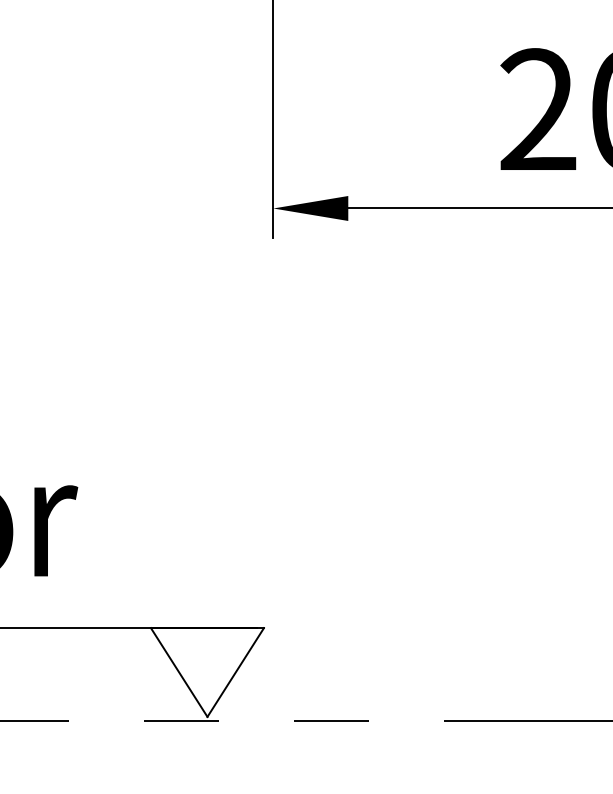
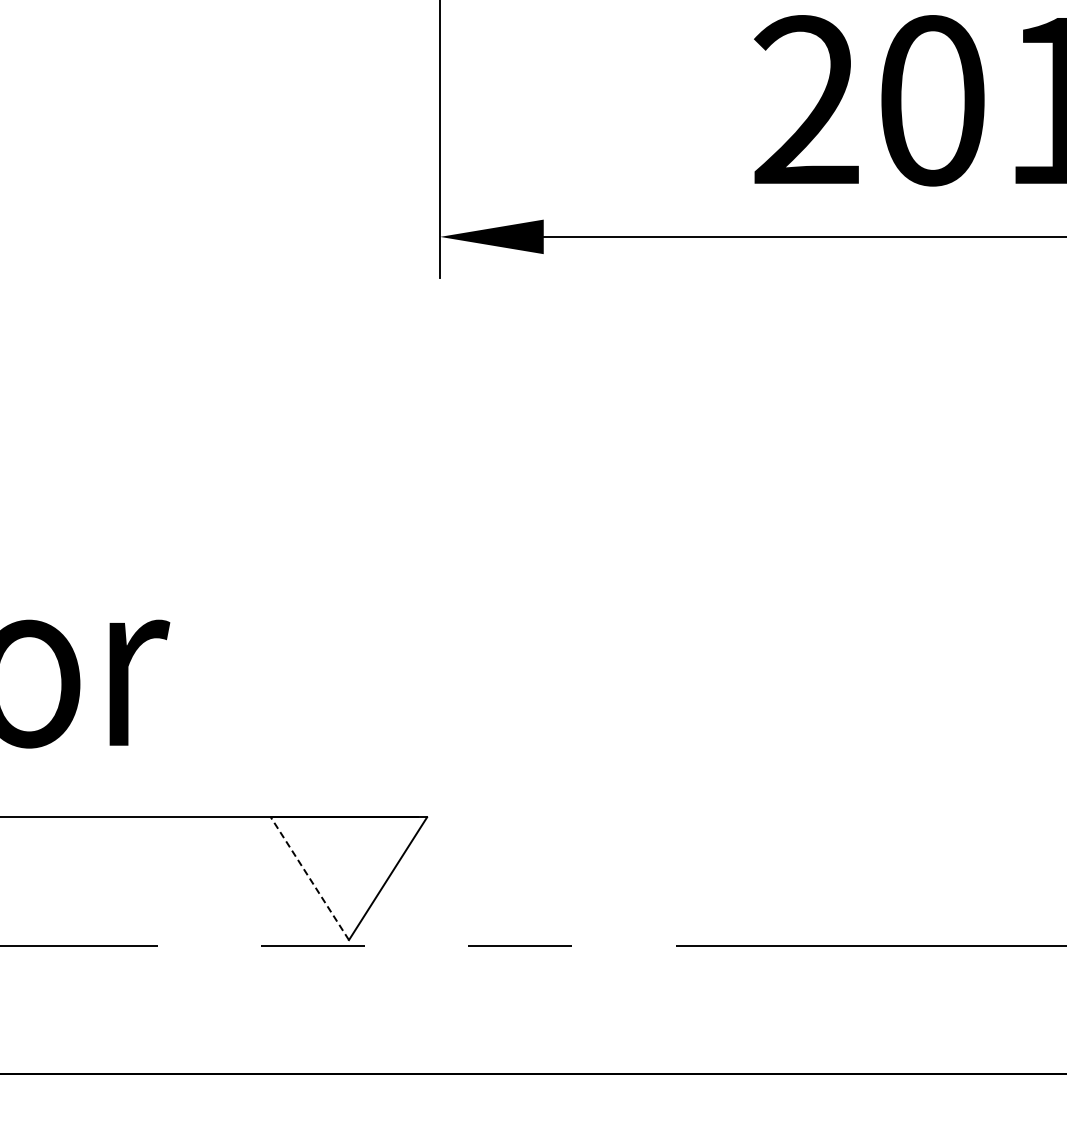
line: (178, 672) -> (309, 878), solid -> dashed

